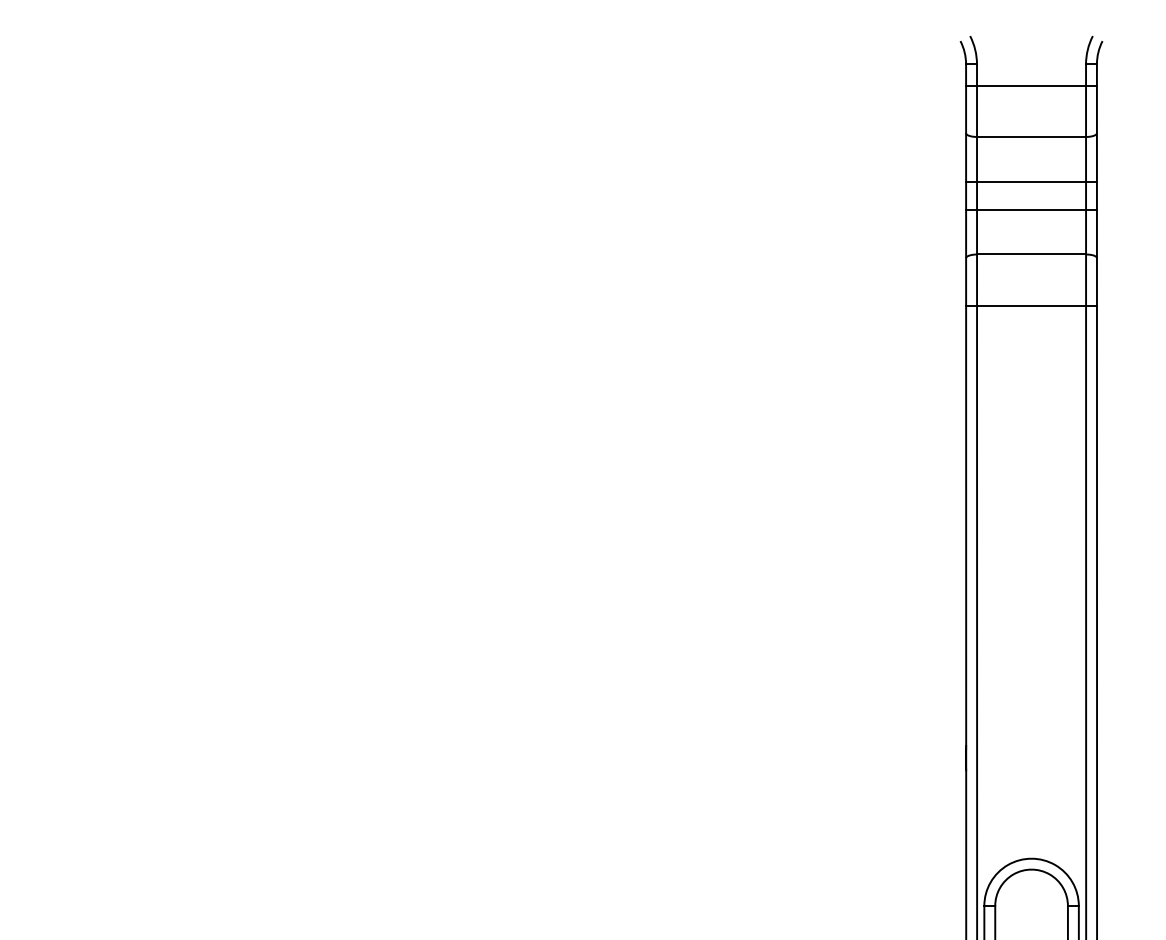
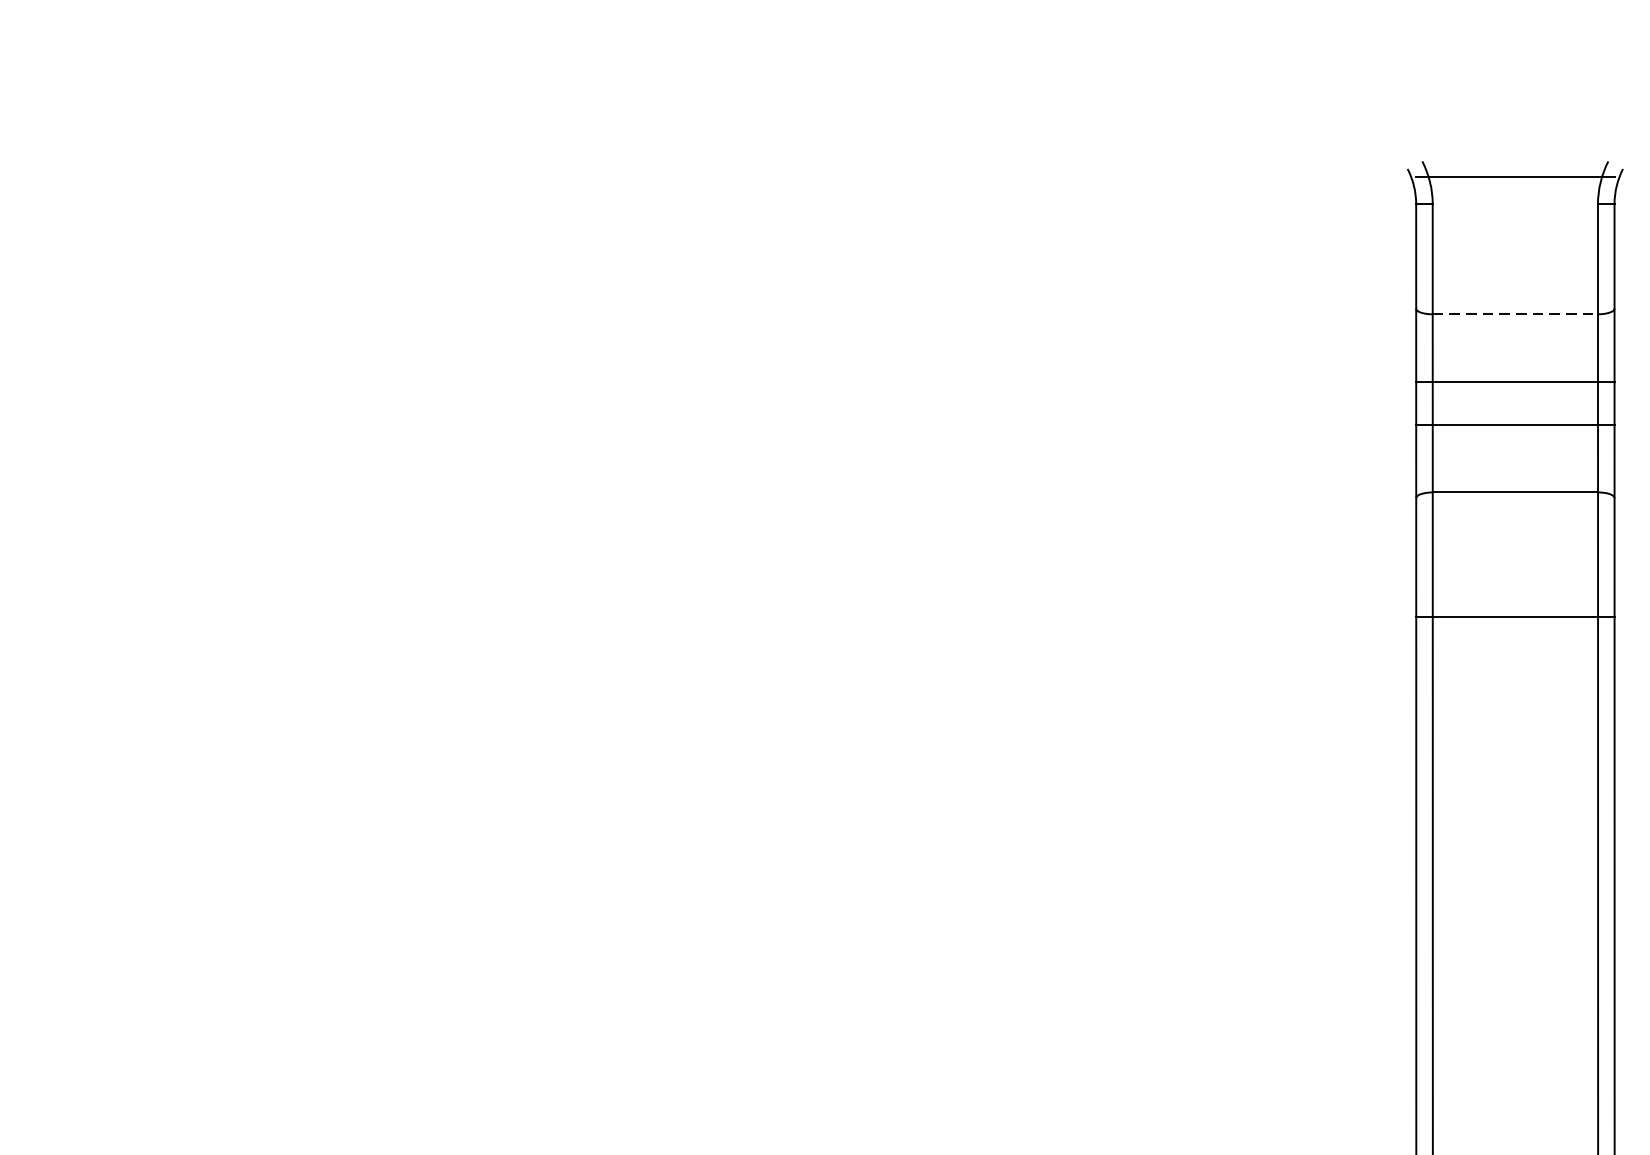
line: (1031, 85) -> (1515, 177), moved
line: (1031, 136) -> (1515, 313), solid -> dashed
line: (1031, 305) -> (1515, 616), moved

